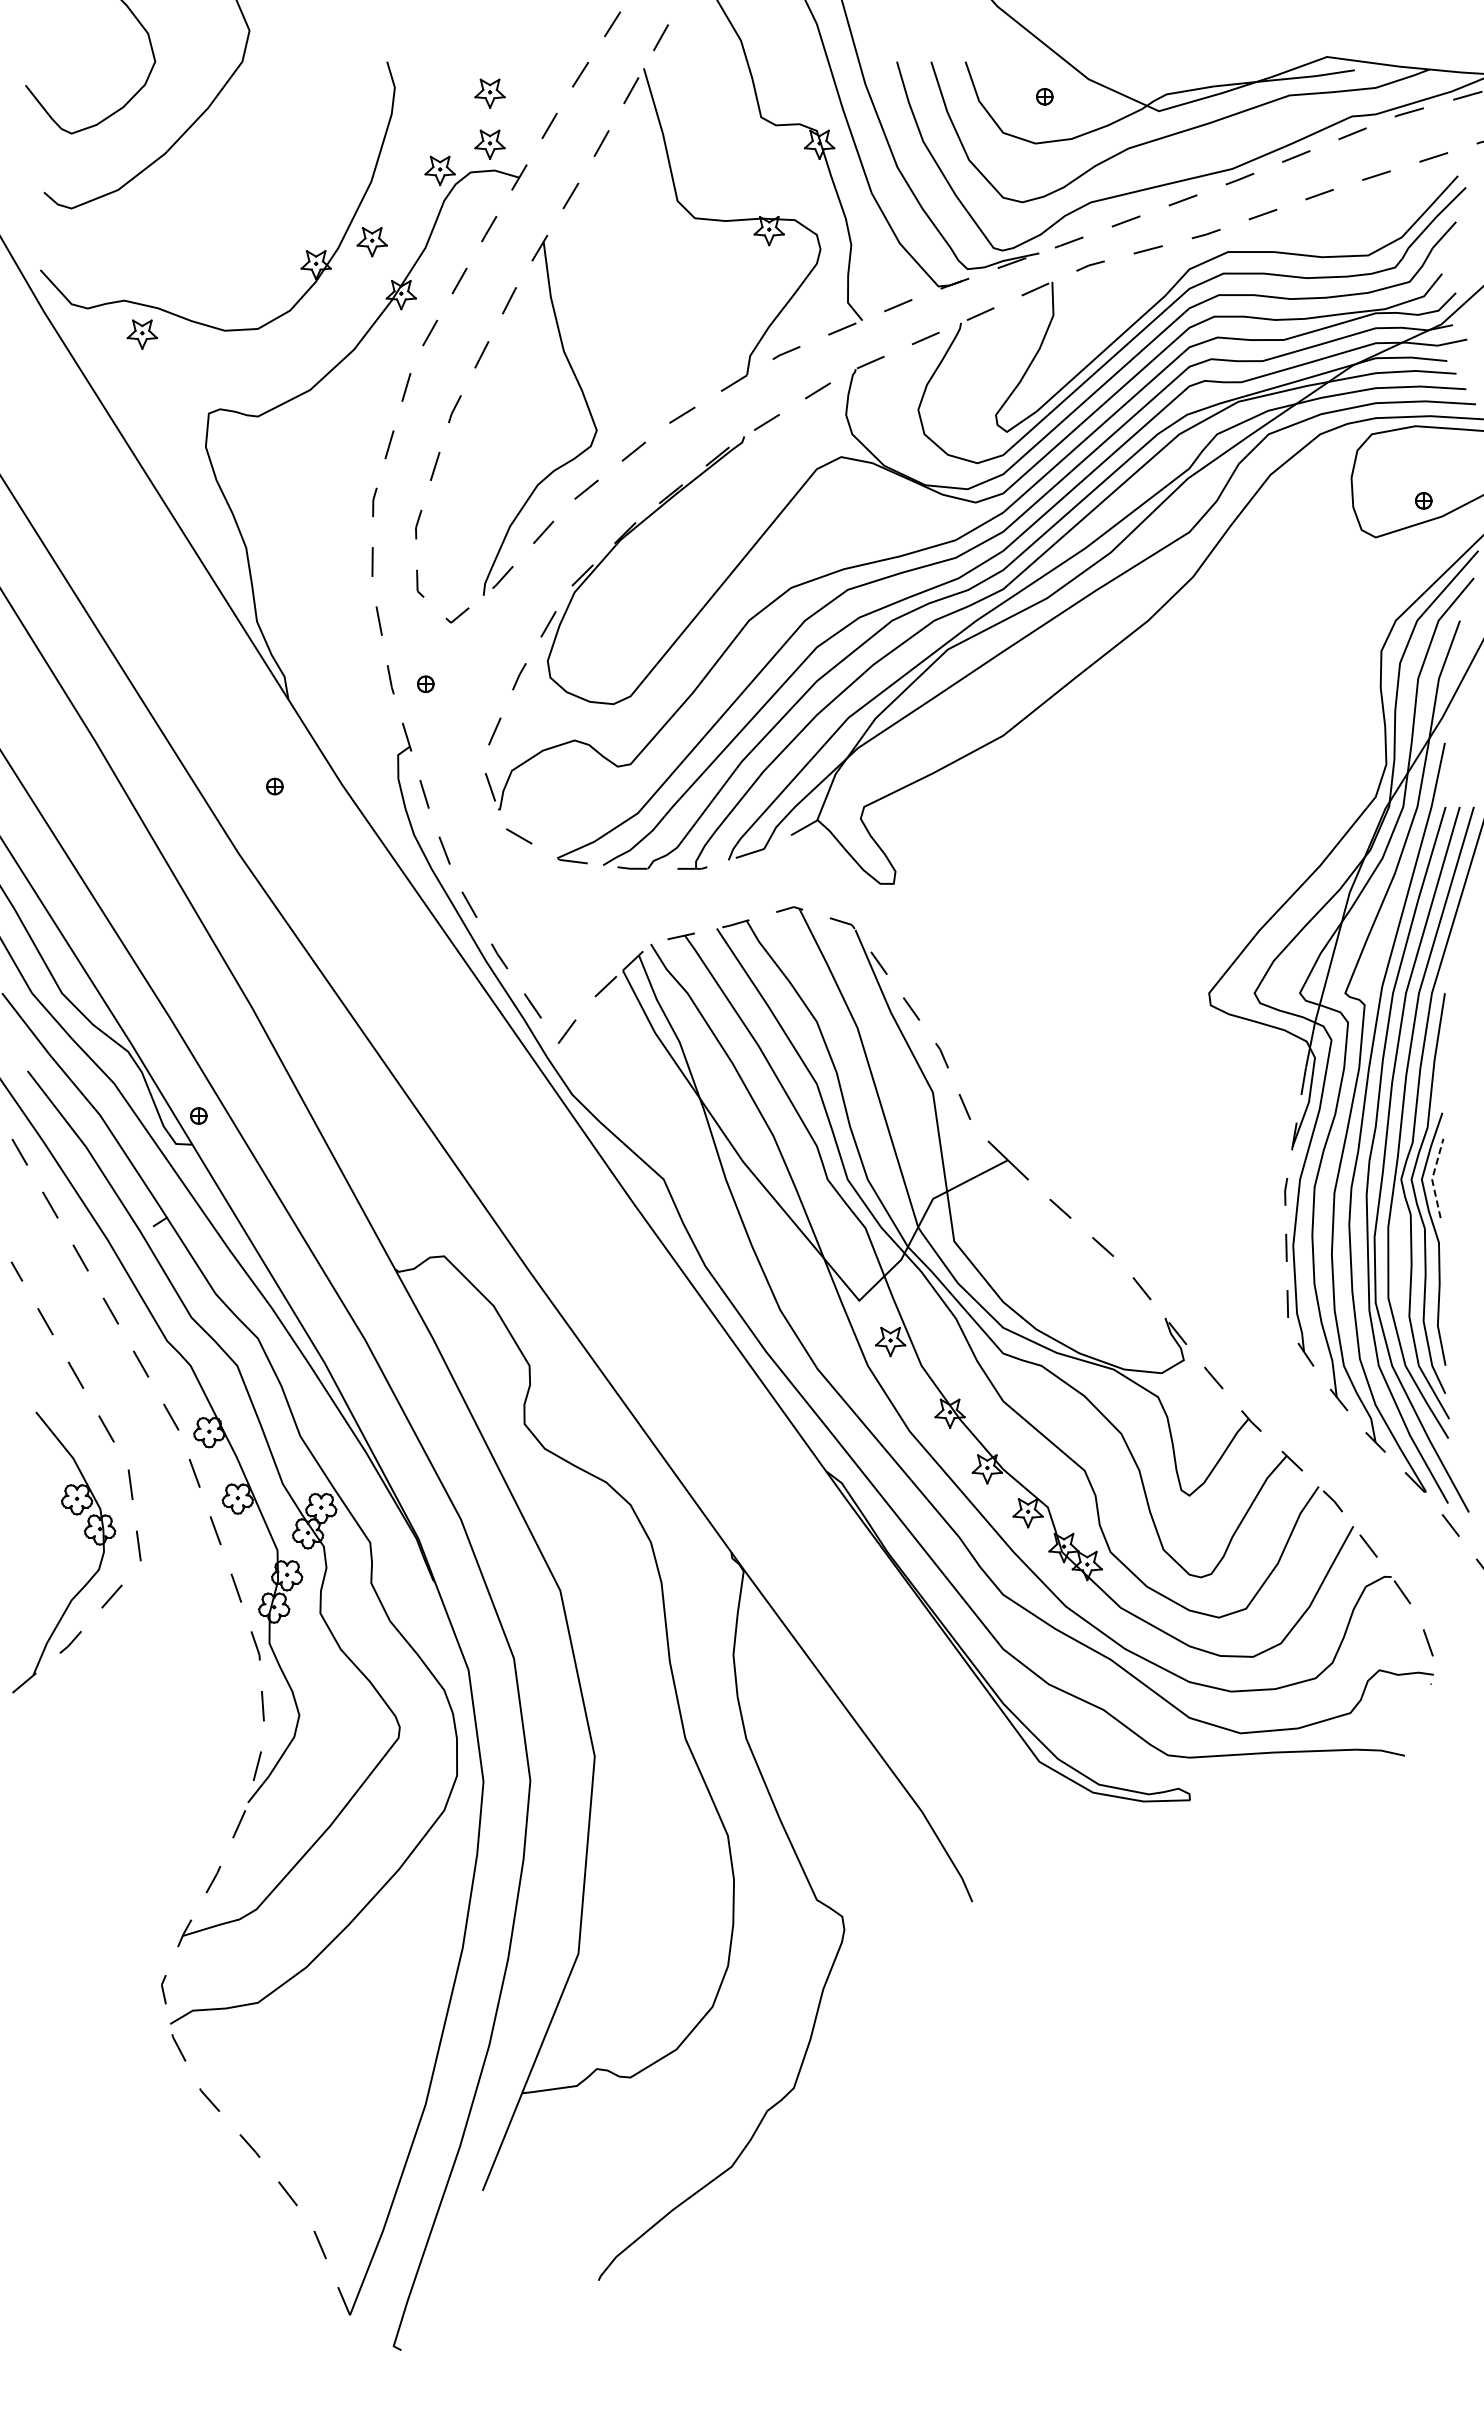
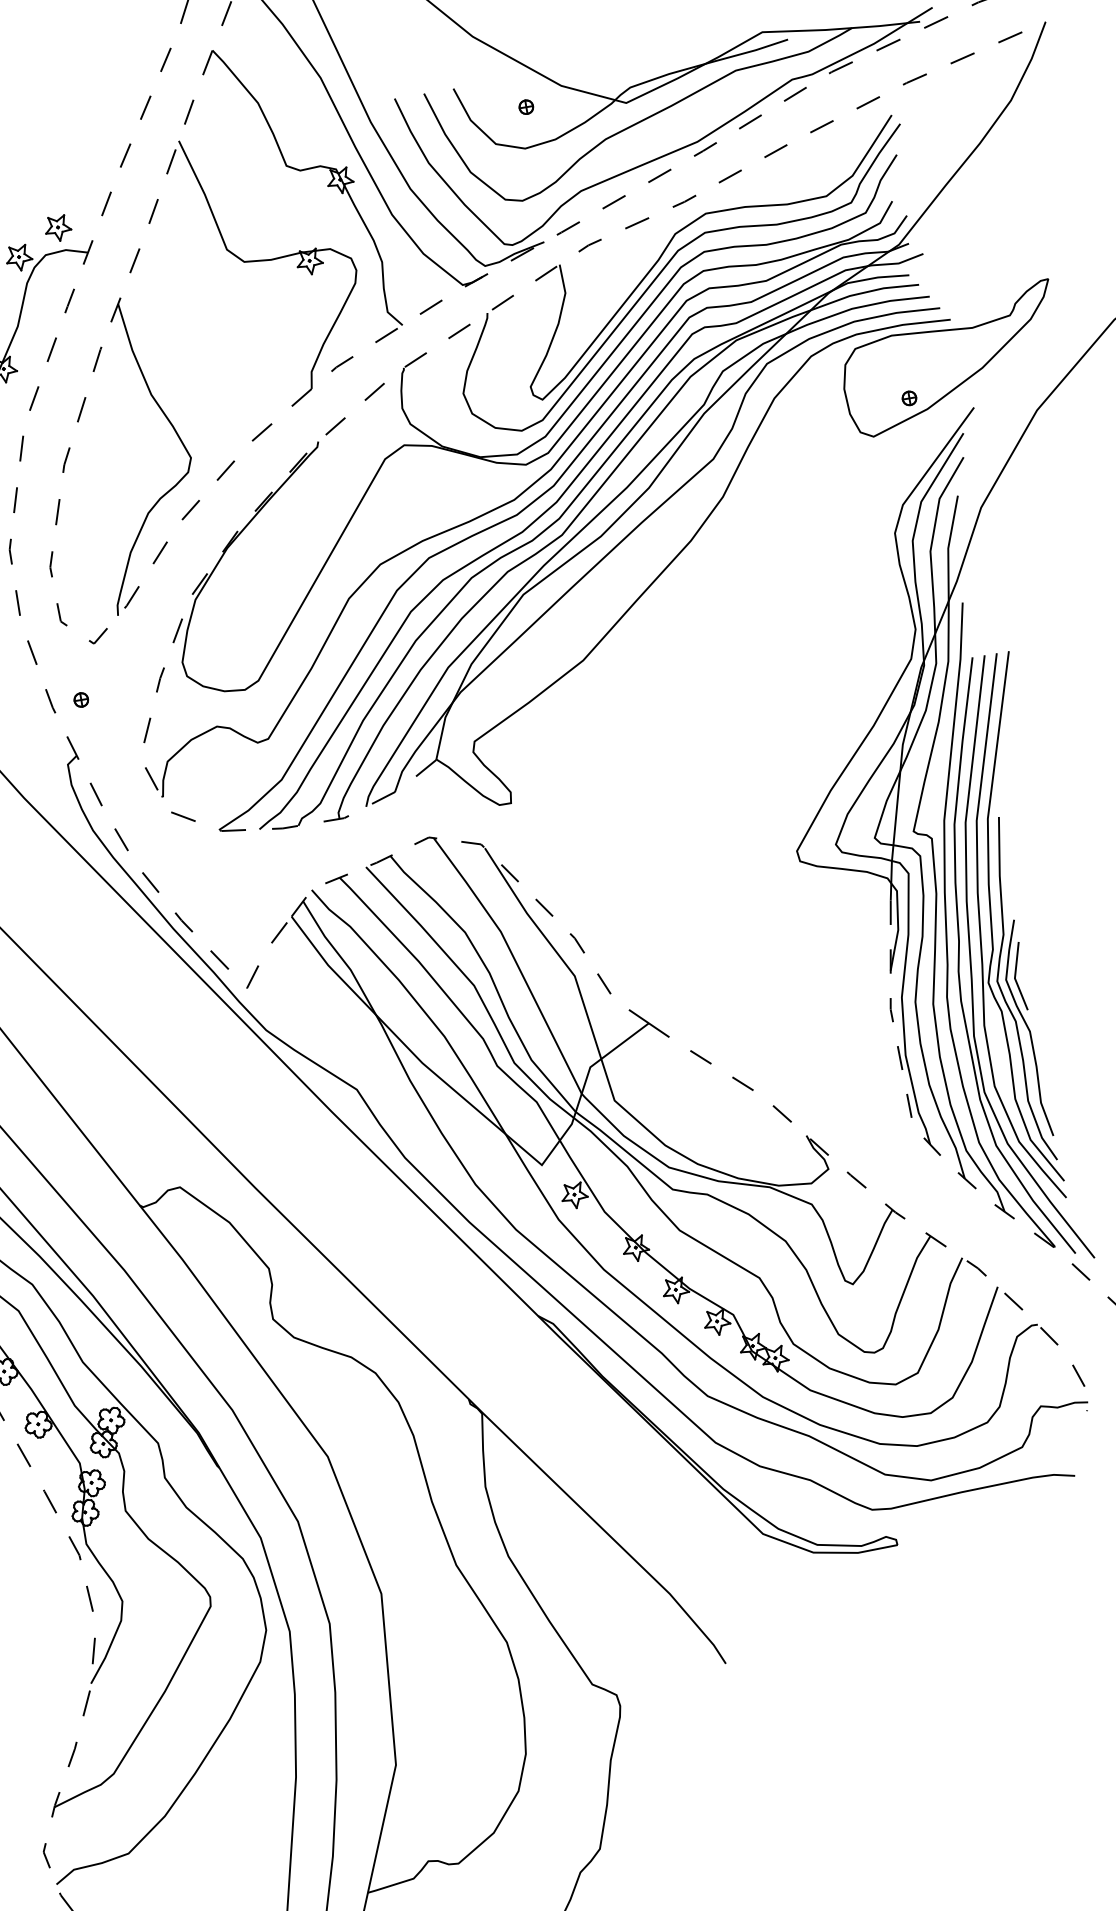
part: (489, 93) -> (50, 184), removed
line: (1432, 1178) -> (1015, 977), dashed -> solid

